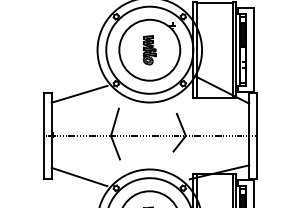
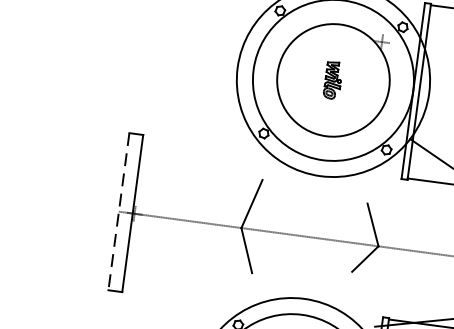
part: (149, 50) -> (332, 80), size x0.7
line: (79, 93) -> (194, 142), removed
line: (44, 136) -> (119, 212), solid -> dashed
line: (79, 176) -> (173, 294), removed

